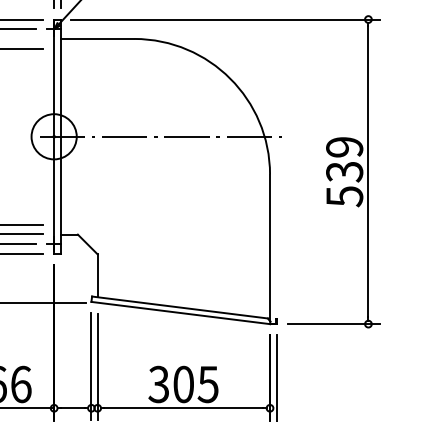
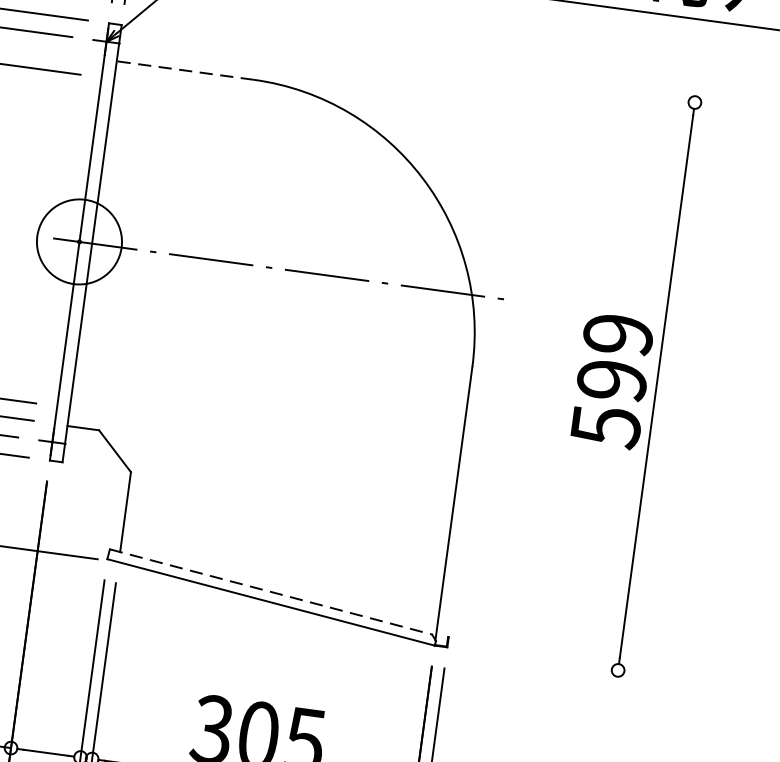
line: (225, 19) -> (428, 66), removed
line: (97, 38) -> (185, 69), solid -> dashed
text: (344, 172) -> (611, 381), 539 -> 599
line: (179, 307) -> (270, 591), solid -> dashed
line: (333, 324) -> (552, 662), removed

